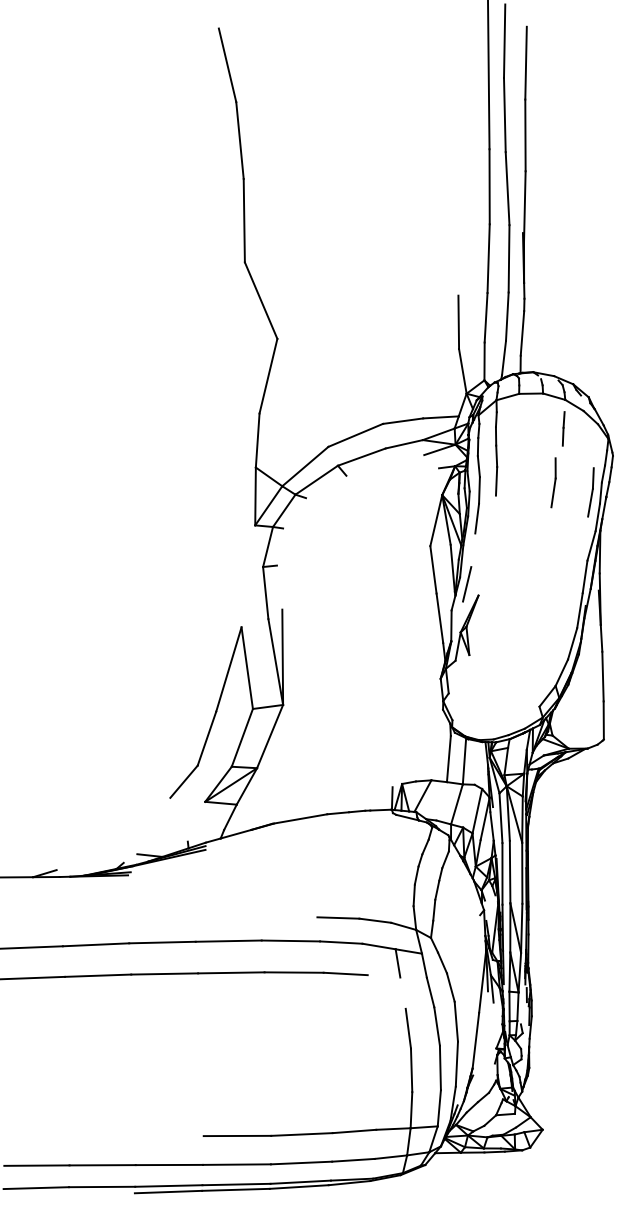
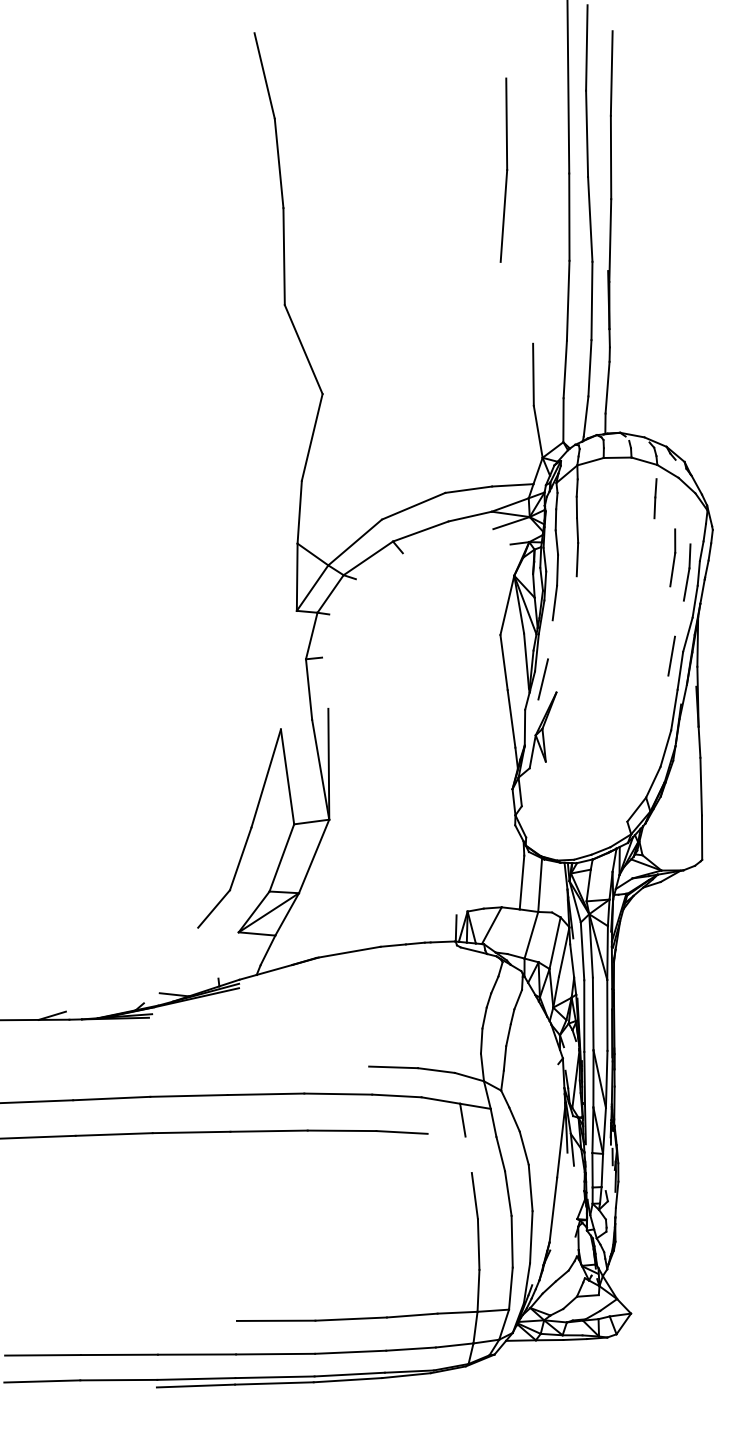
part: (433, 146) -> (504, 170), added
part: (553, 482) -> (672, 557), moved
line: (577, 564) -> (671, 656), added

